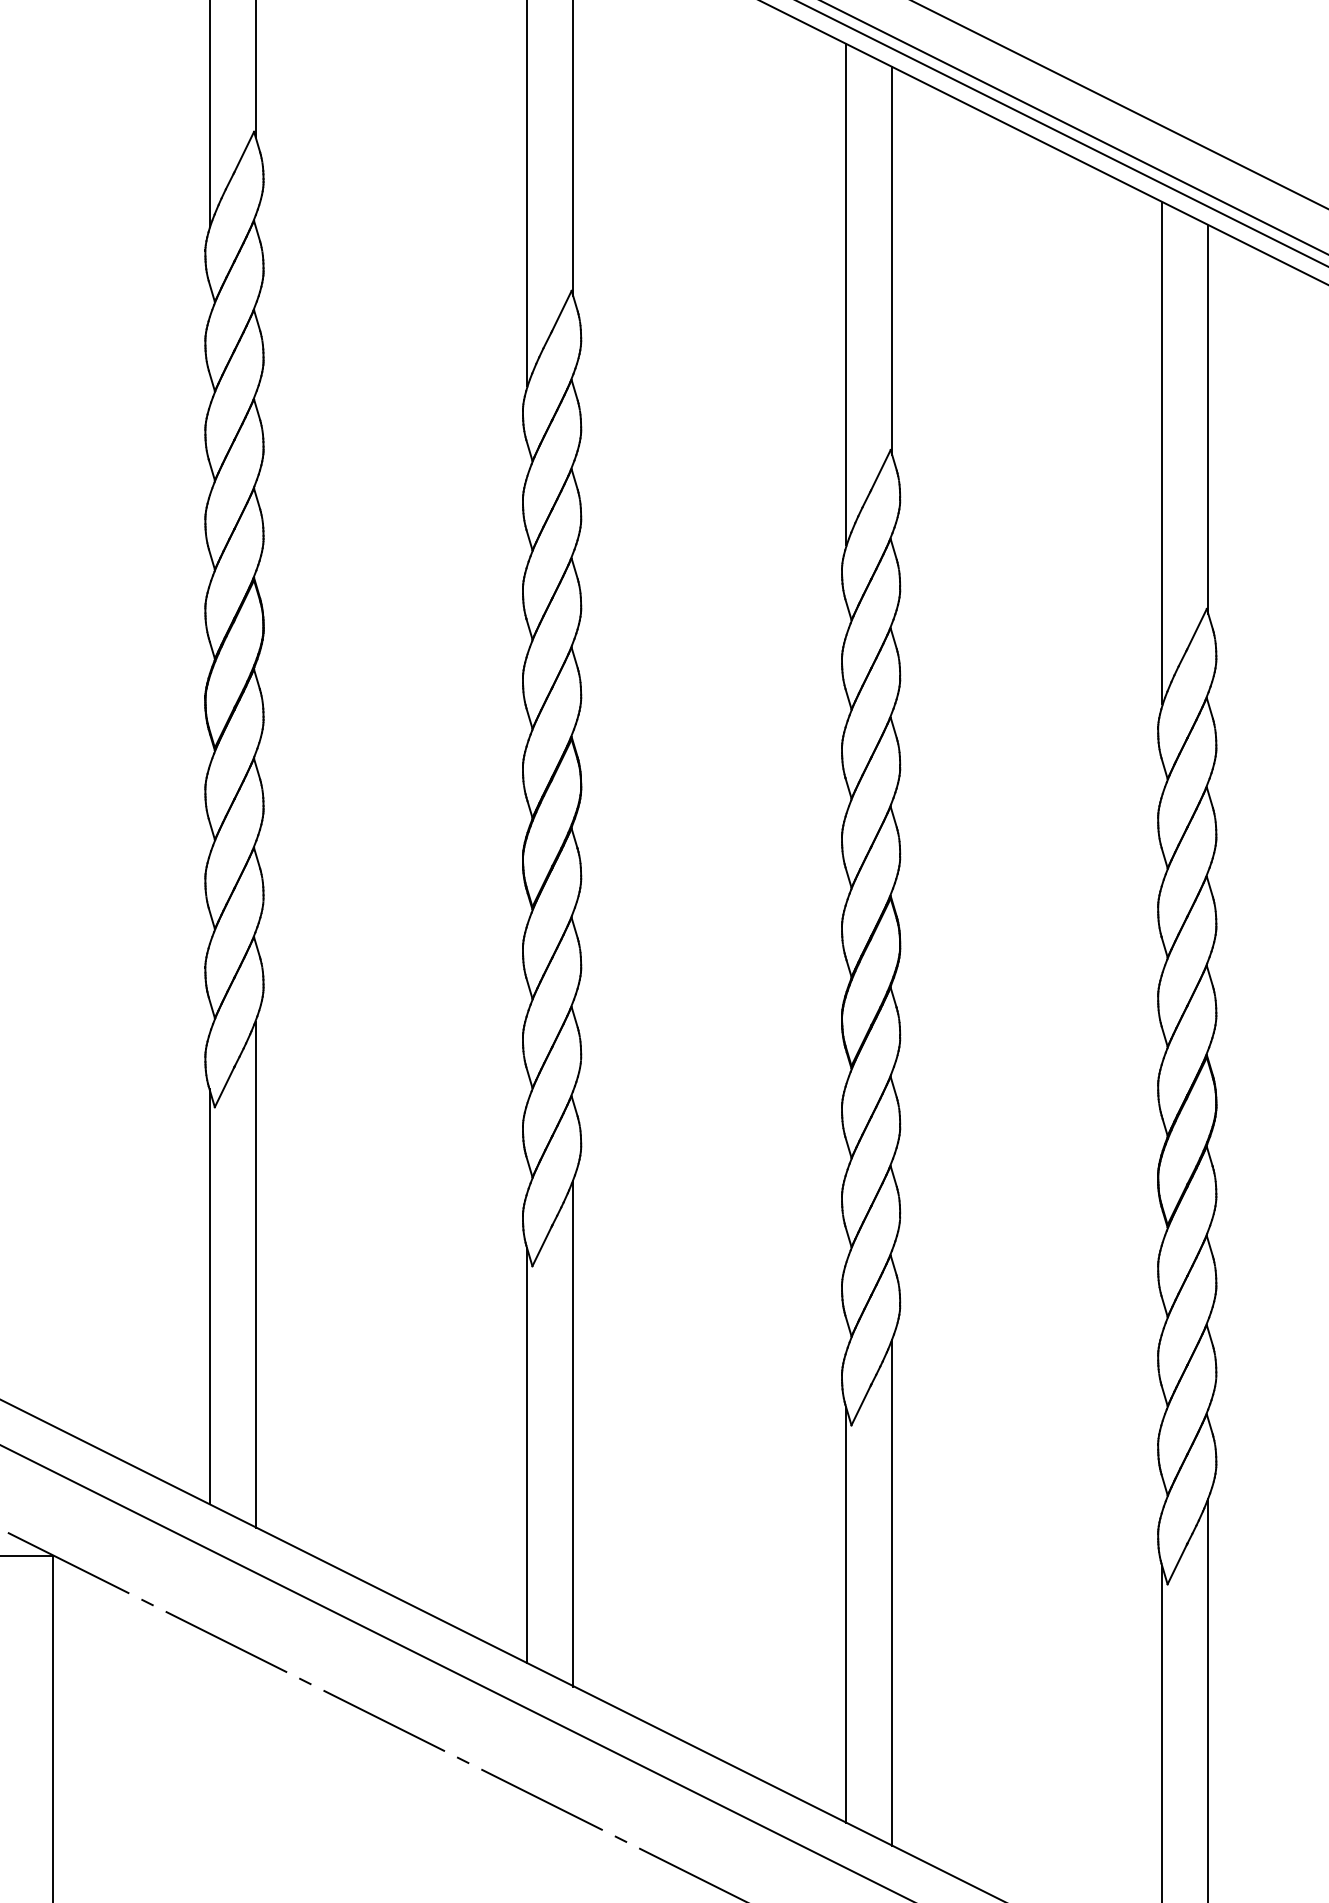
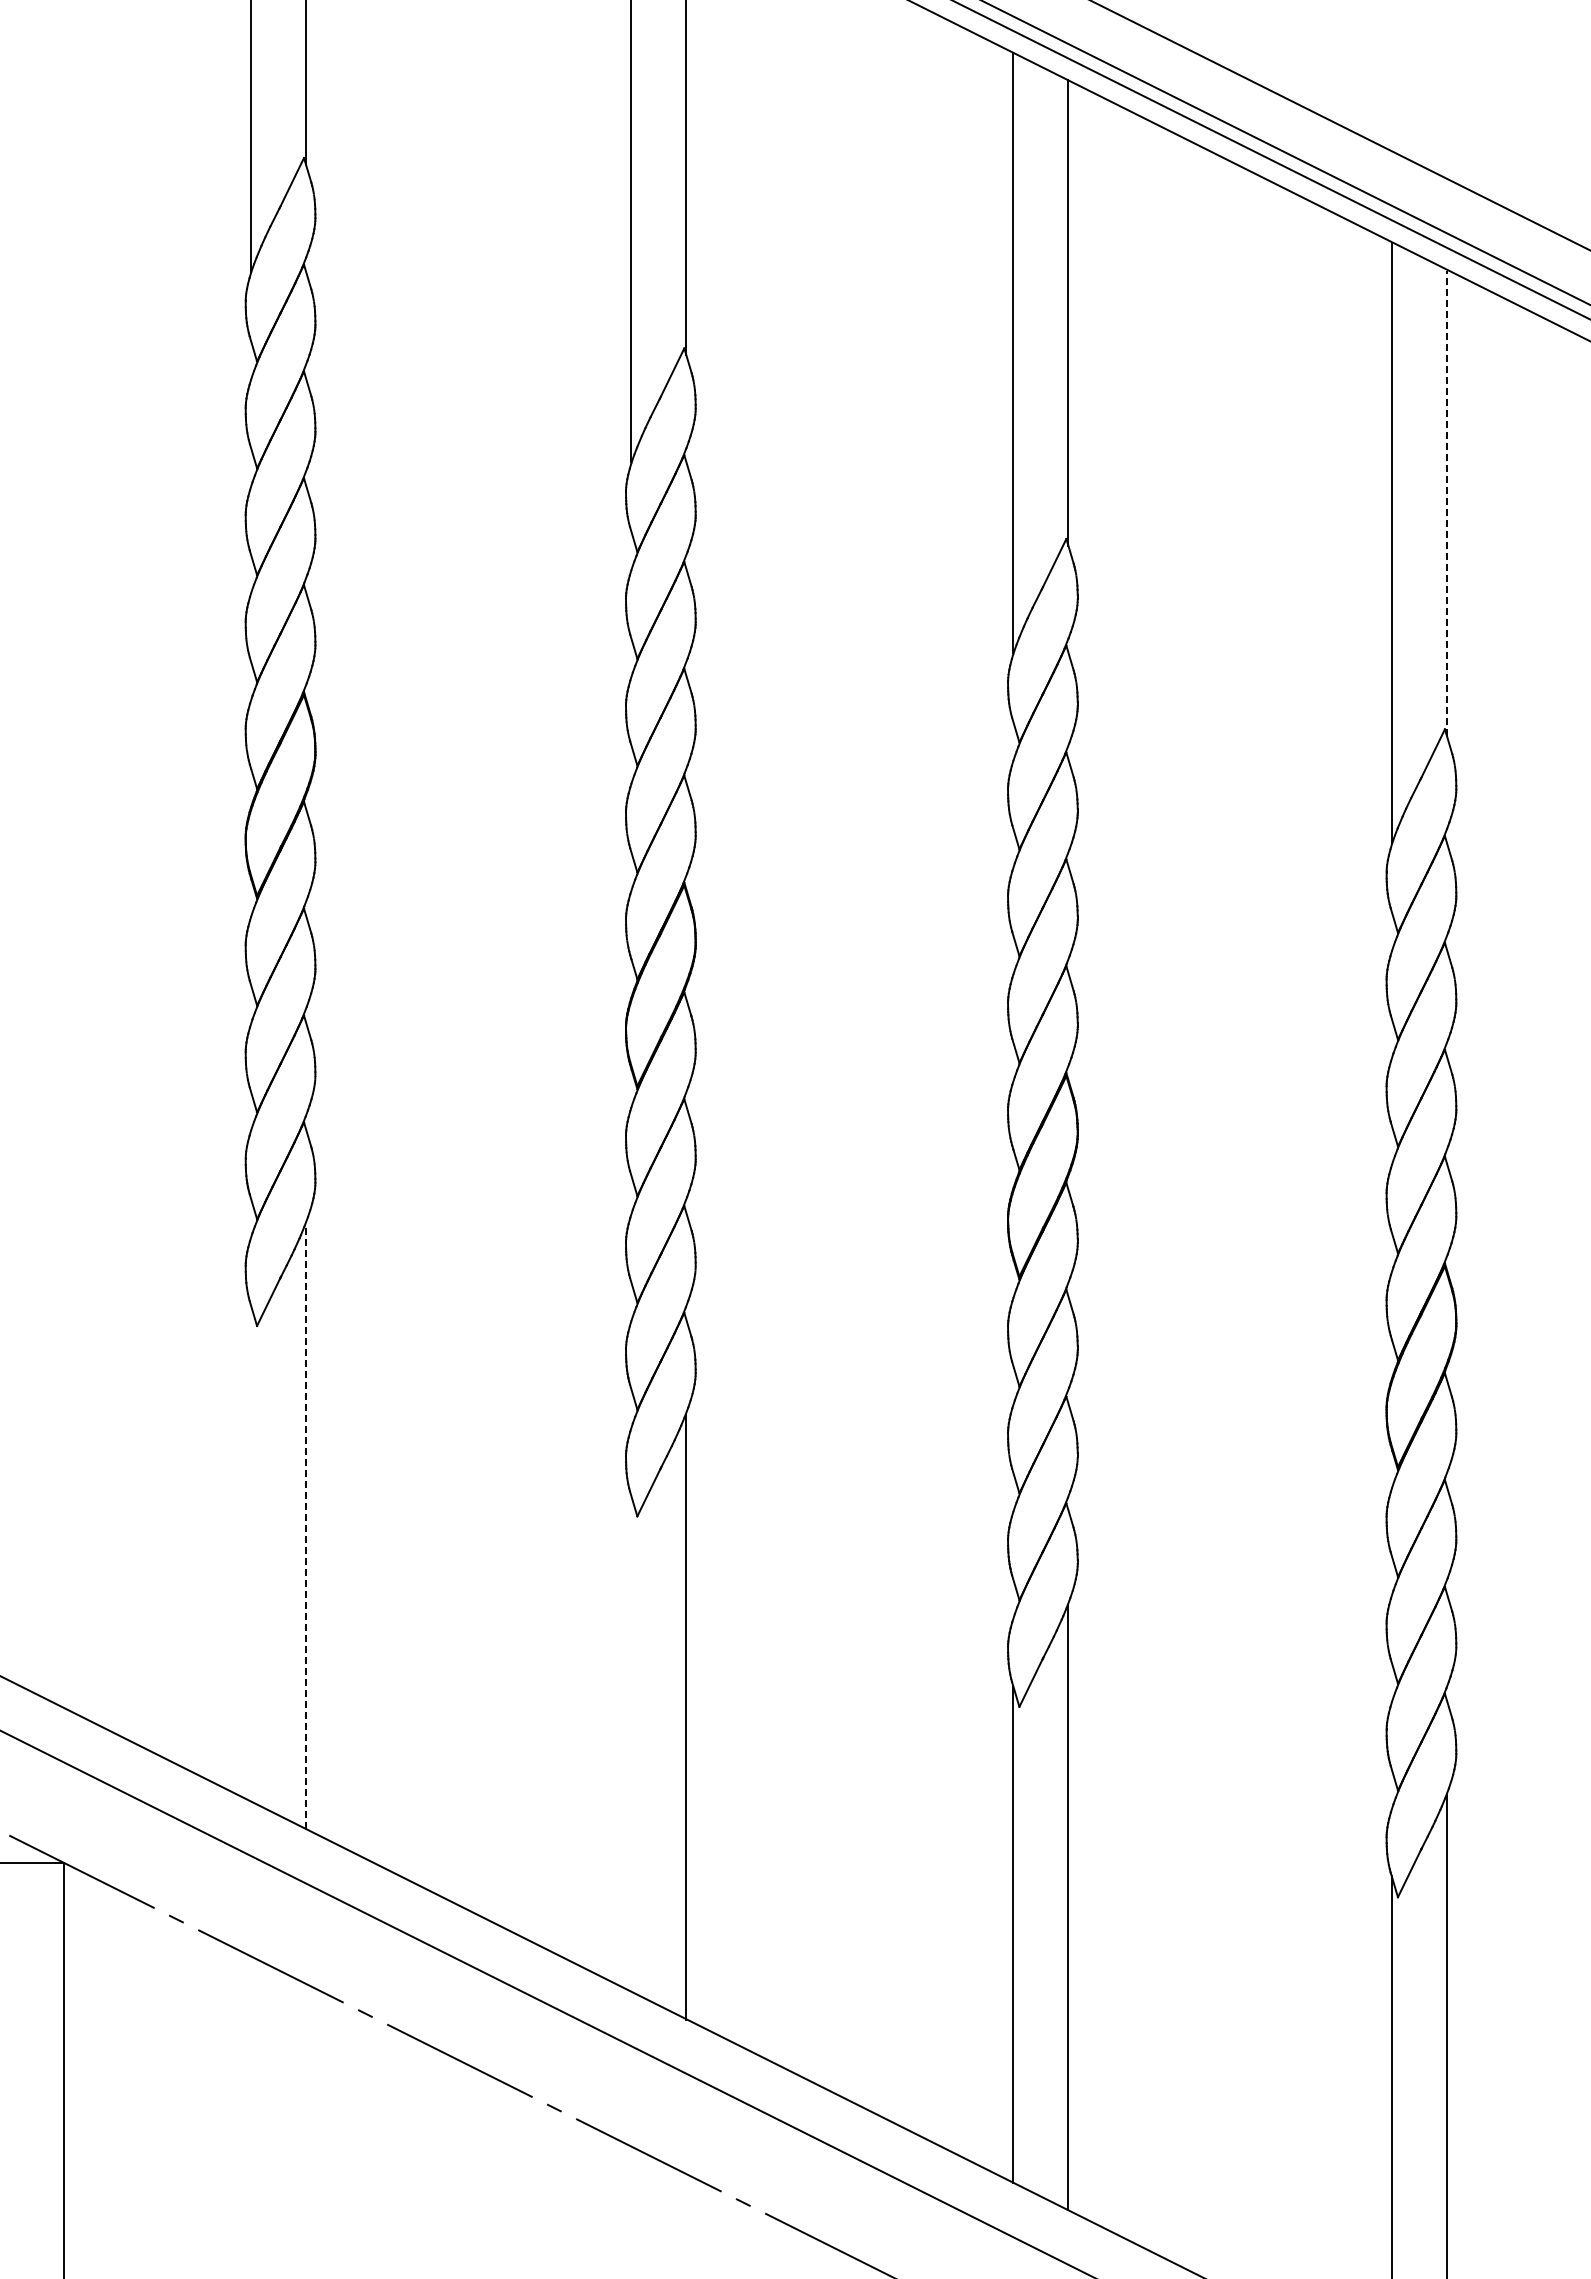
line: (1208, 420) -> (1446, 503), solid -> dashed
line: (255, 1274) -> (305, 1526), solid -> dashed
line: (209, 1296) -> (250, 1552), removed
line: (527, 1455) -> (631, 1743), removed

